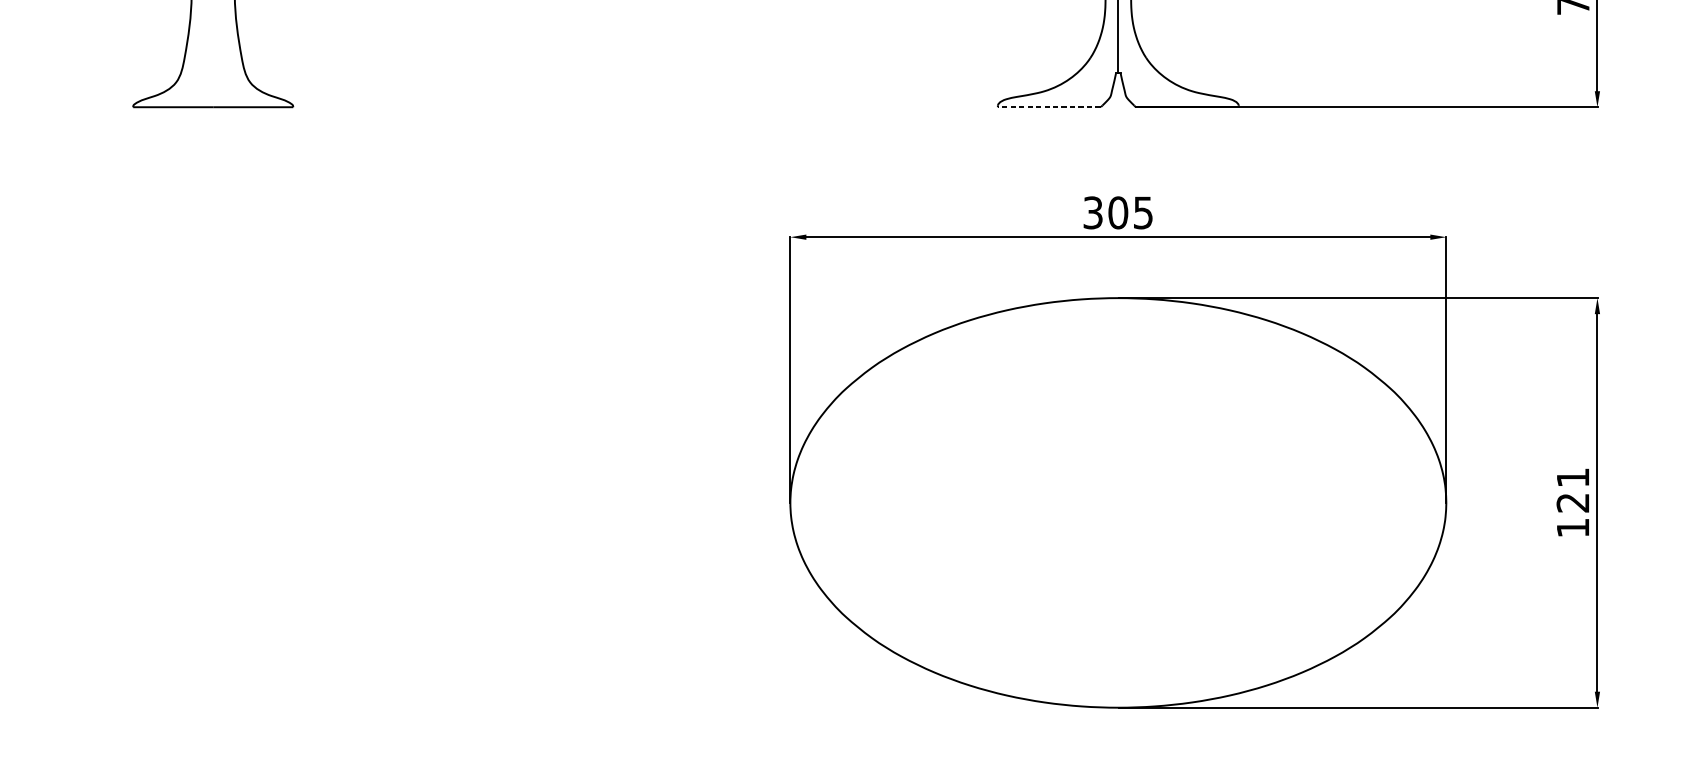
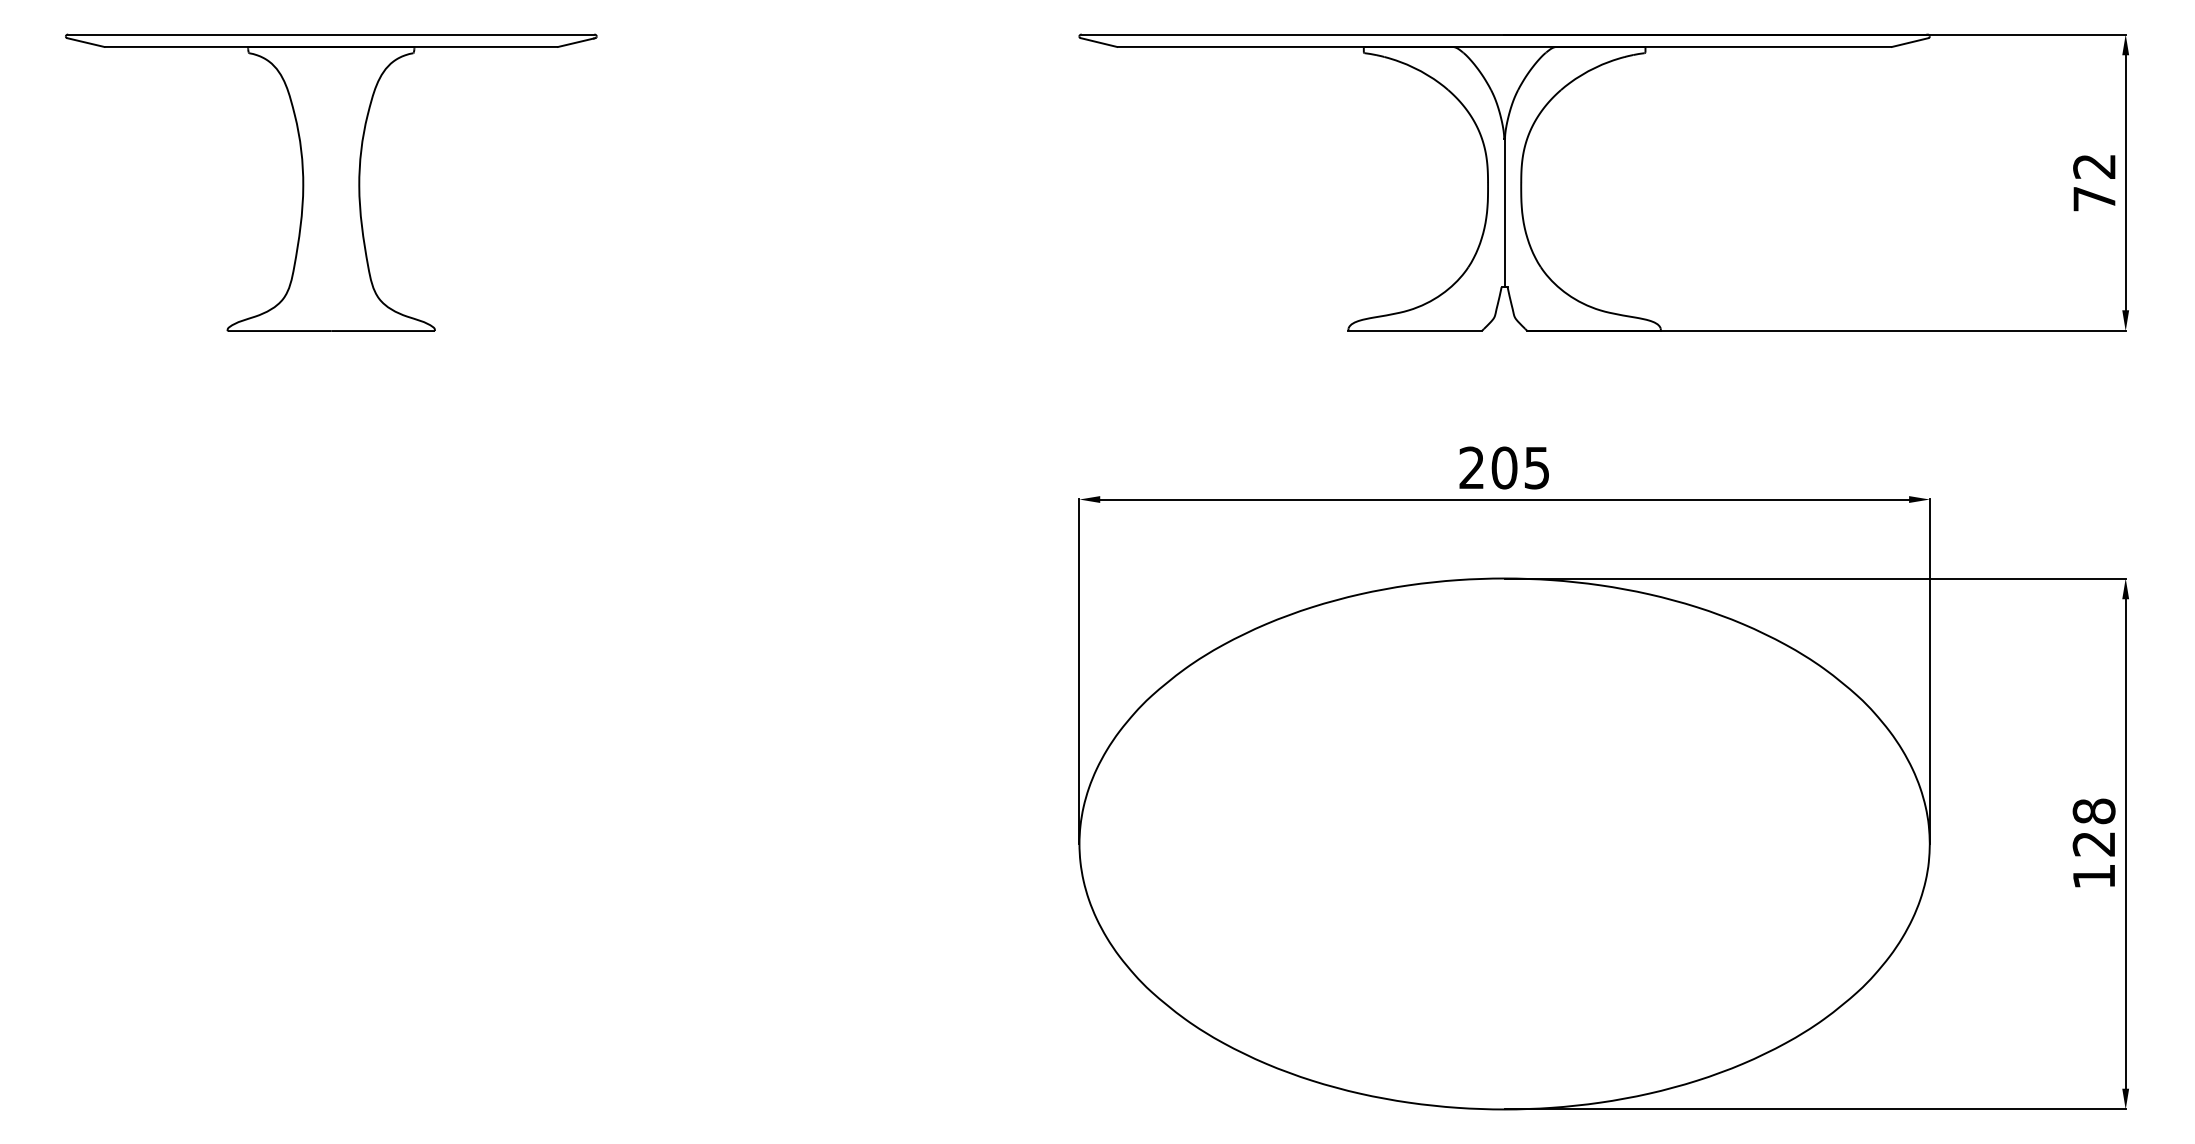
line: (1049, 107) -> (1415, 331), dashed -> solid
text: (1092, 212) -> (1471, 467), 305 -> 205
text: (1572, 477) -> (2093, 811), 121 -> 128

